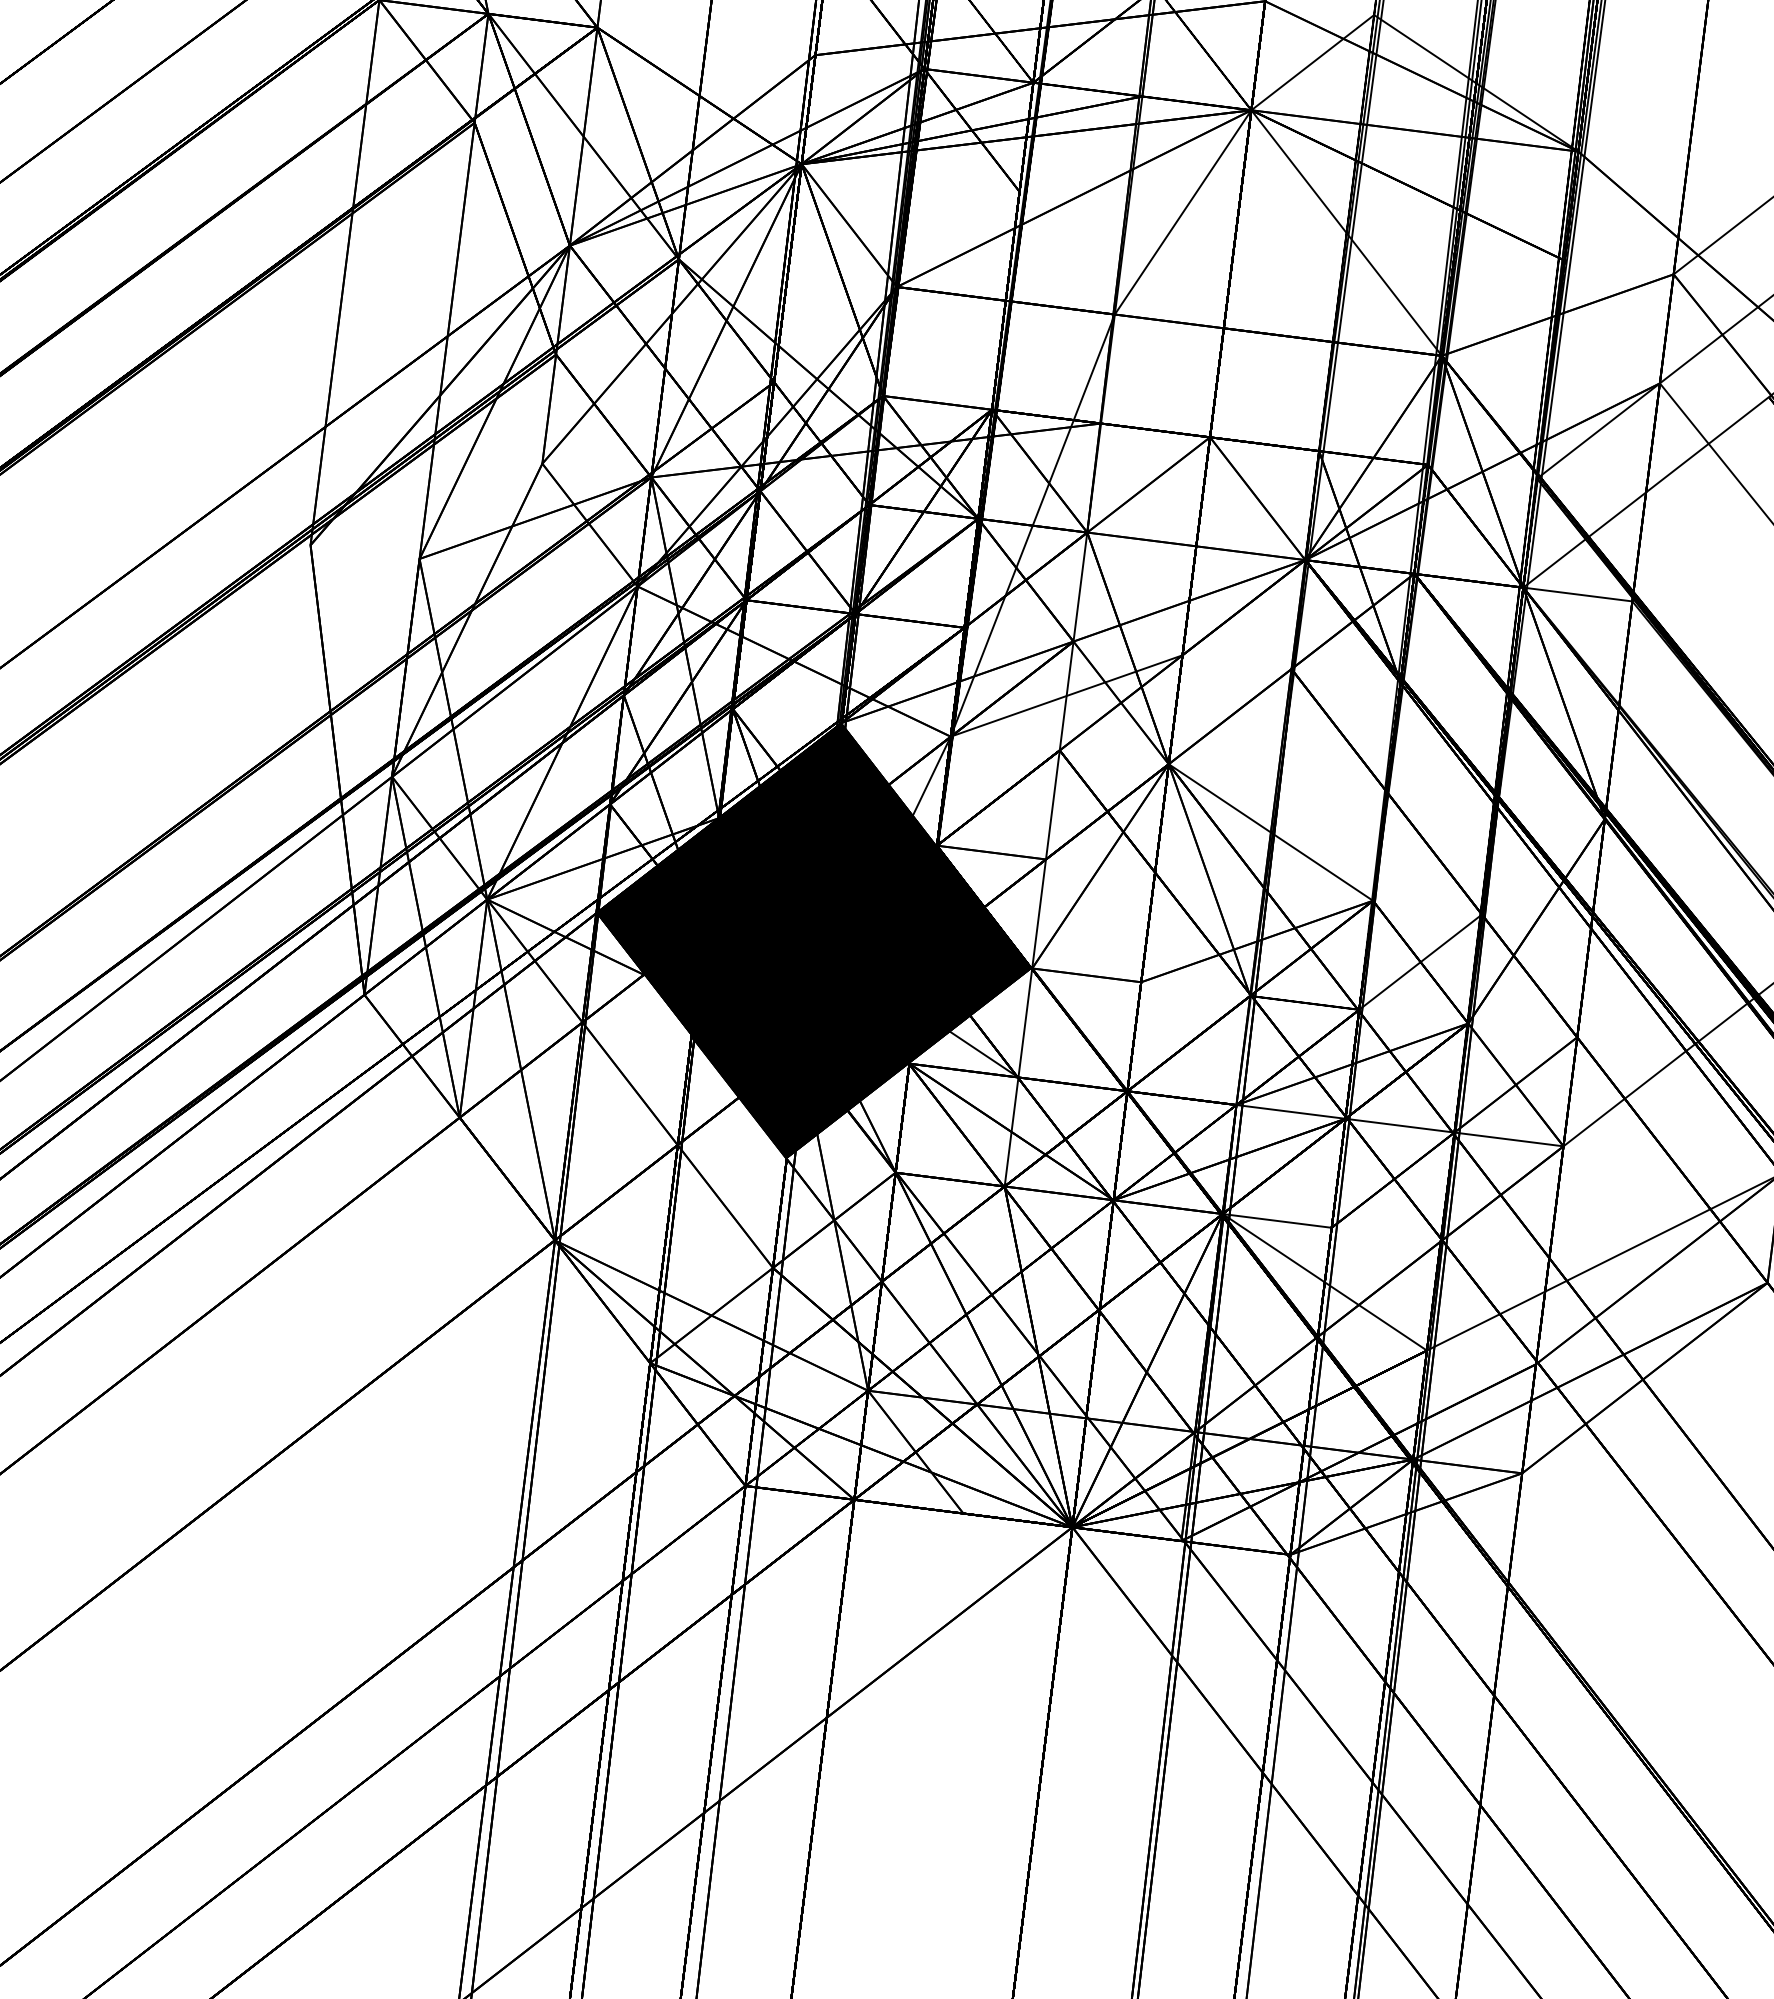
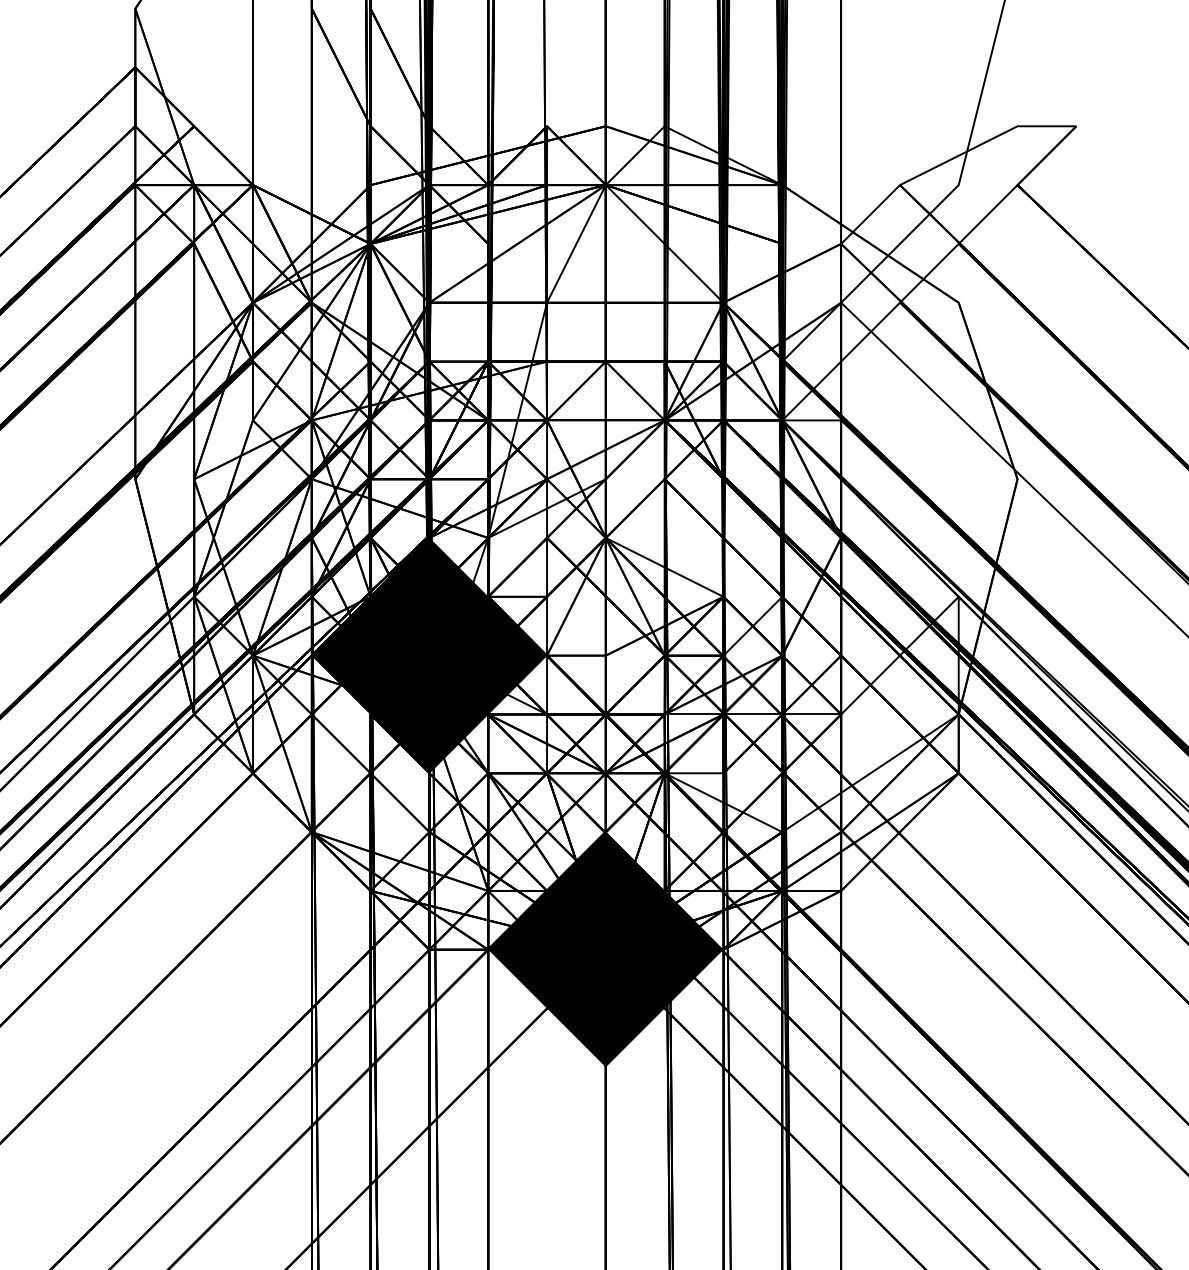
fill: (1071, 1526) -> (605, 949), added

